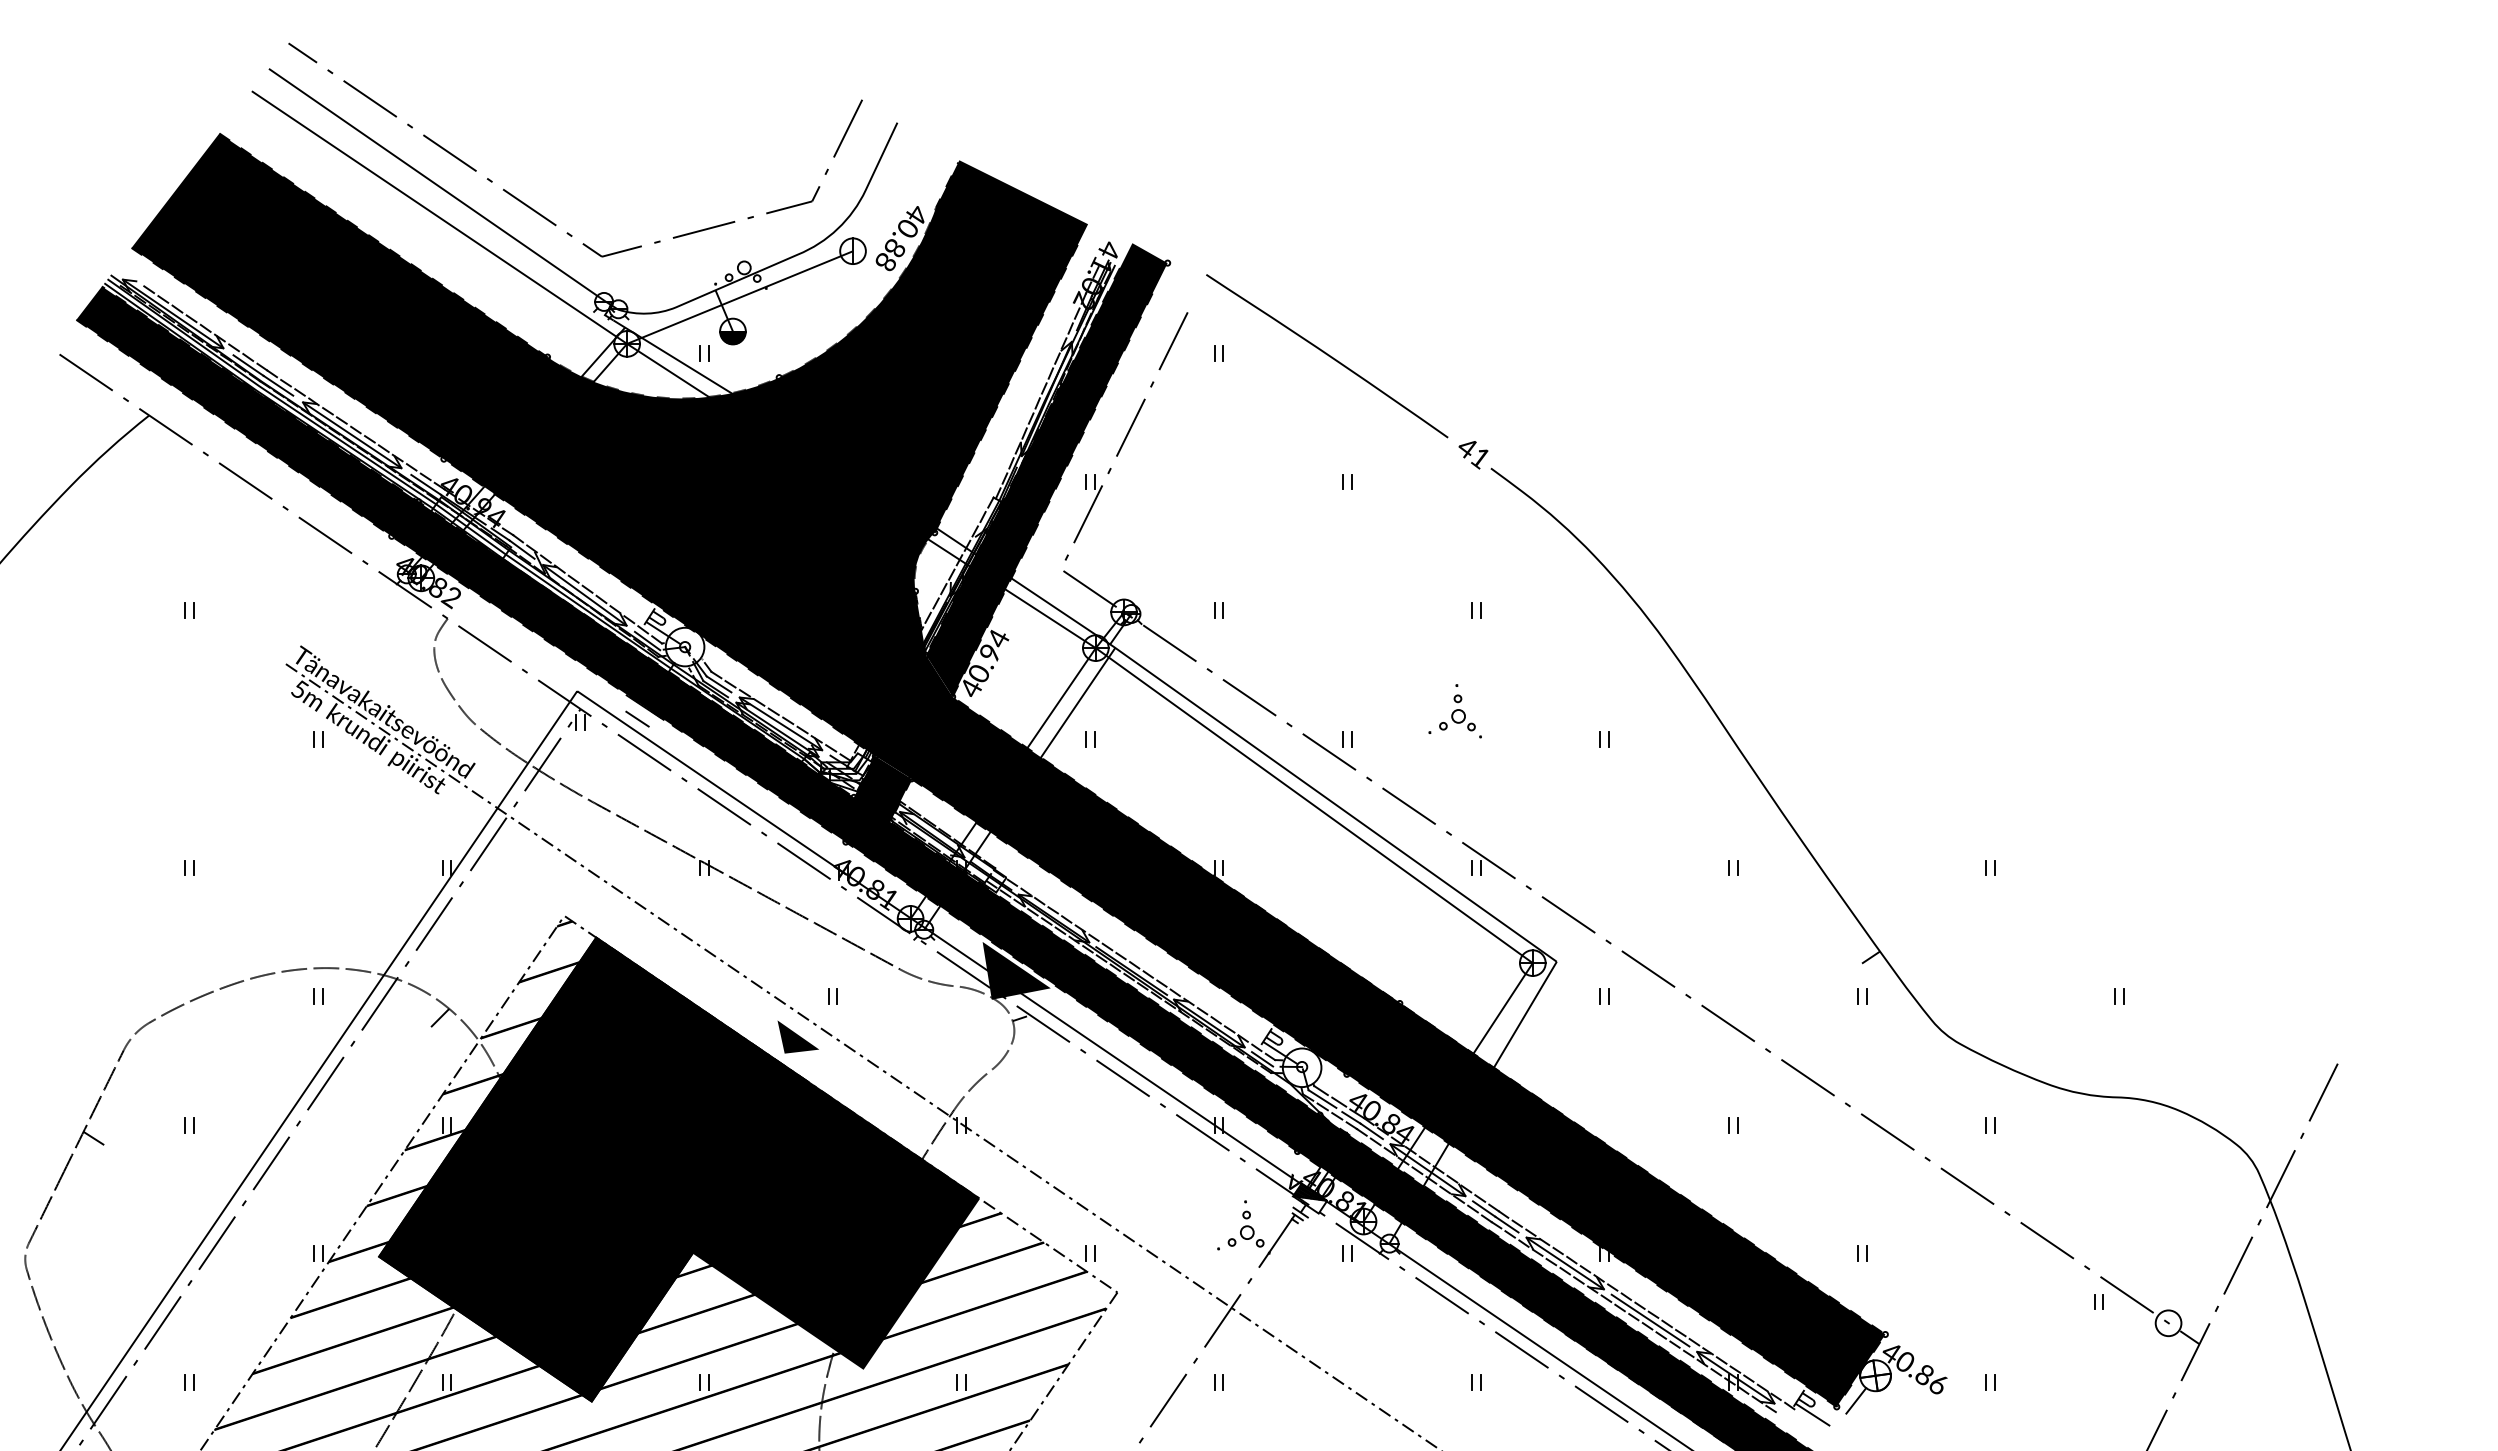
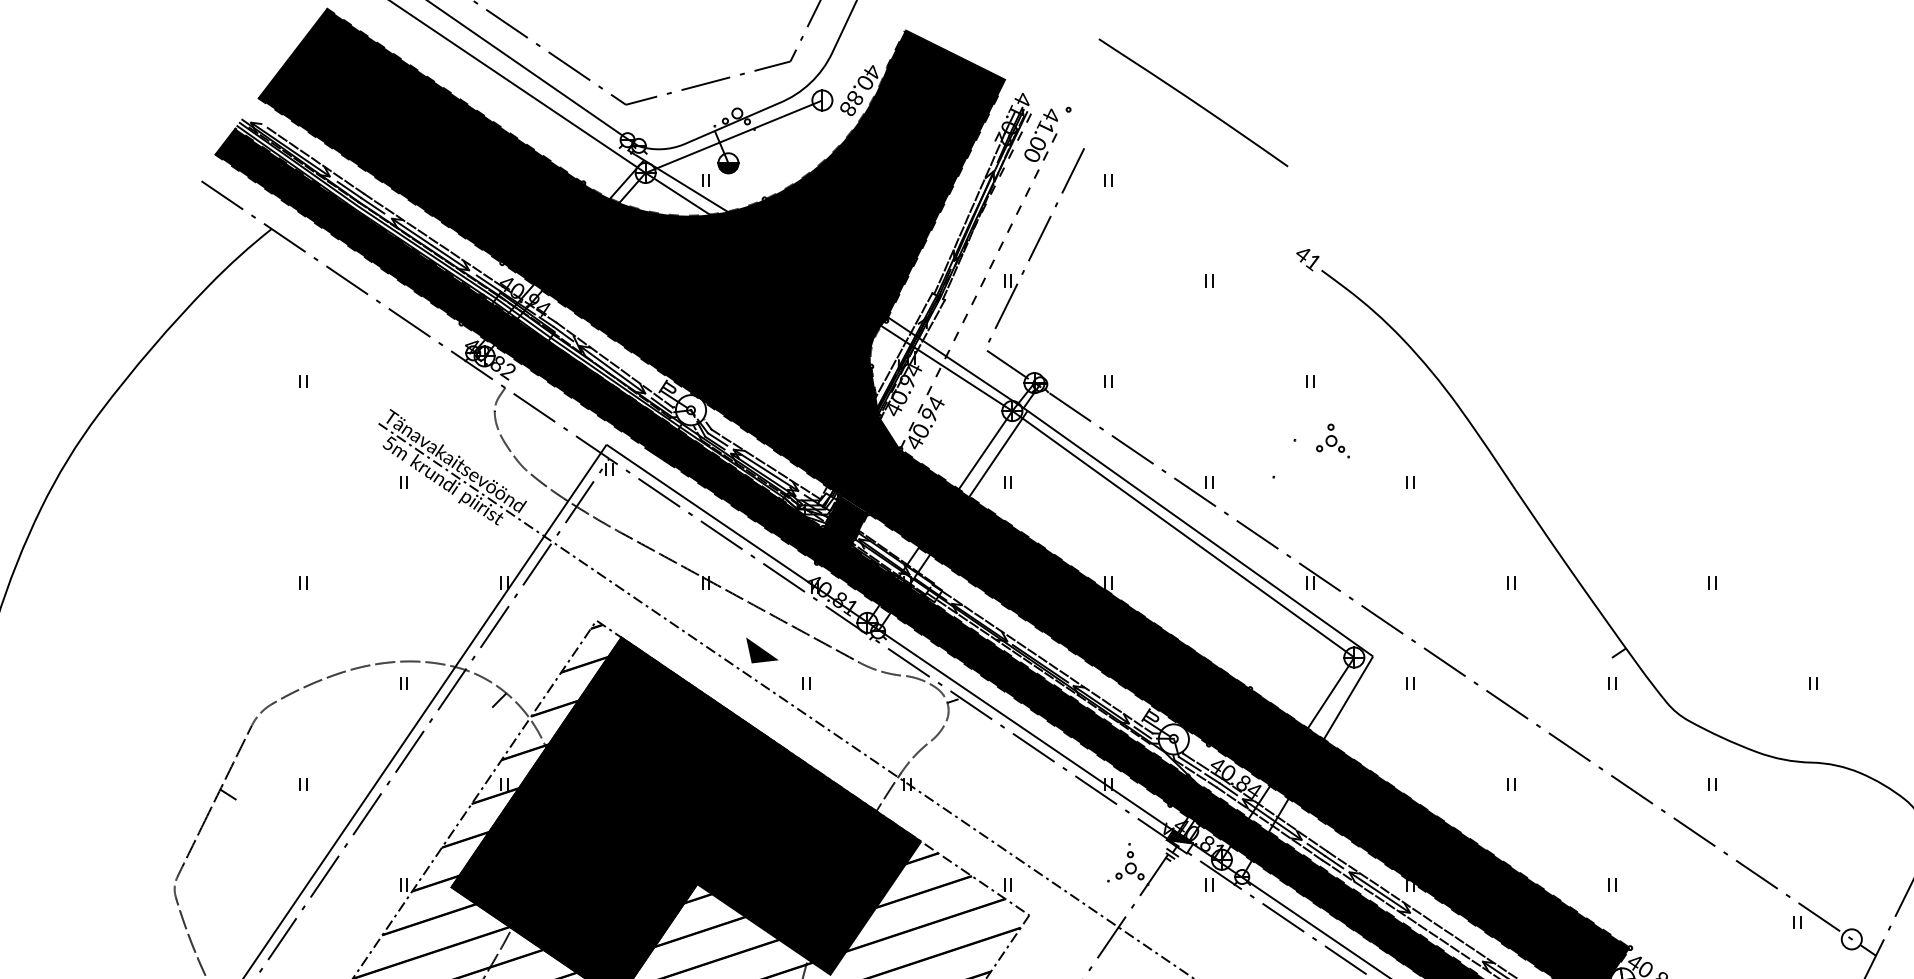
curve: (1327, 355) -> (1193, 102), moved
fill: (1046, 469) -> (973, 271), removed
part: (1460, 716) -> (1332, 441), moved
line: (637, 718) -> (653, 466), removed
fill: (1016, 970) -> (950, 663), removed
part: (797, 1036) -> (761, 650), moved
line: (1650, 1320) -> (1446, 937), removed

